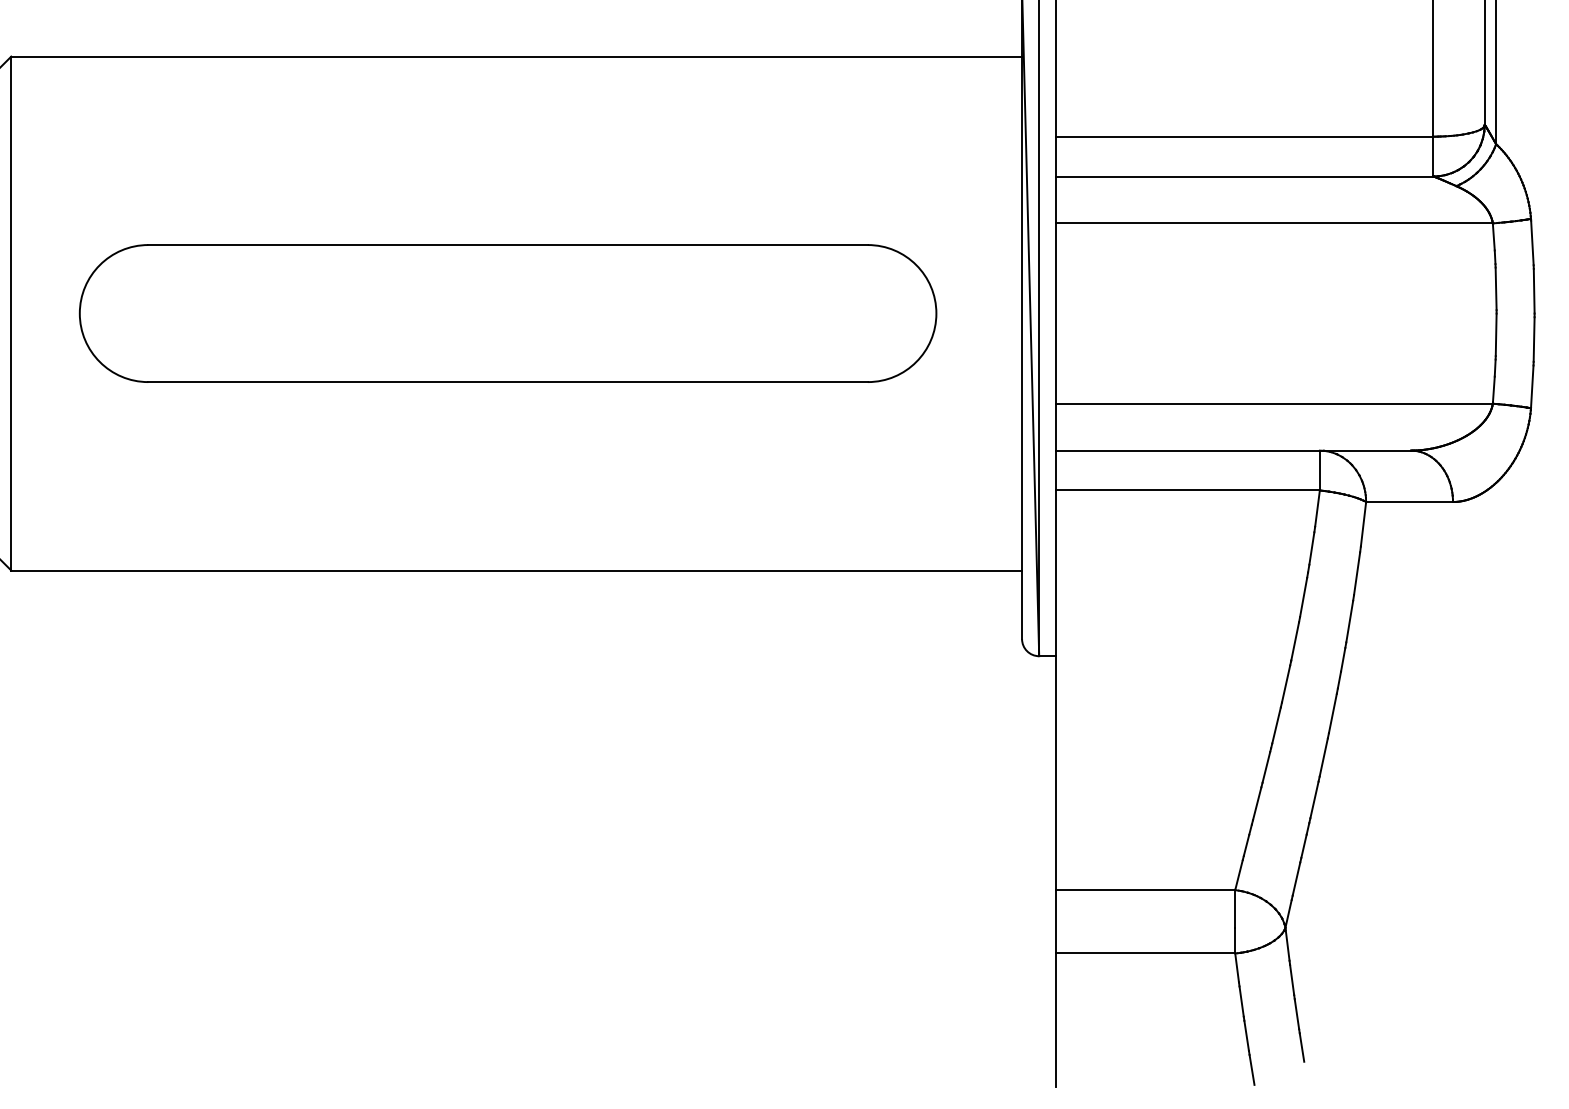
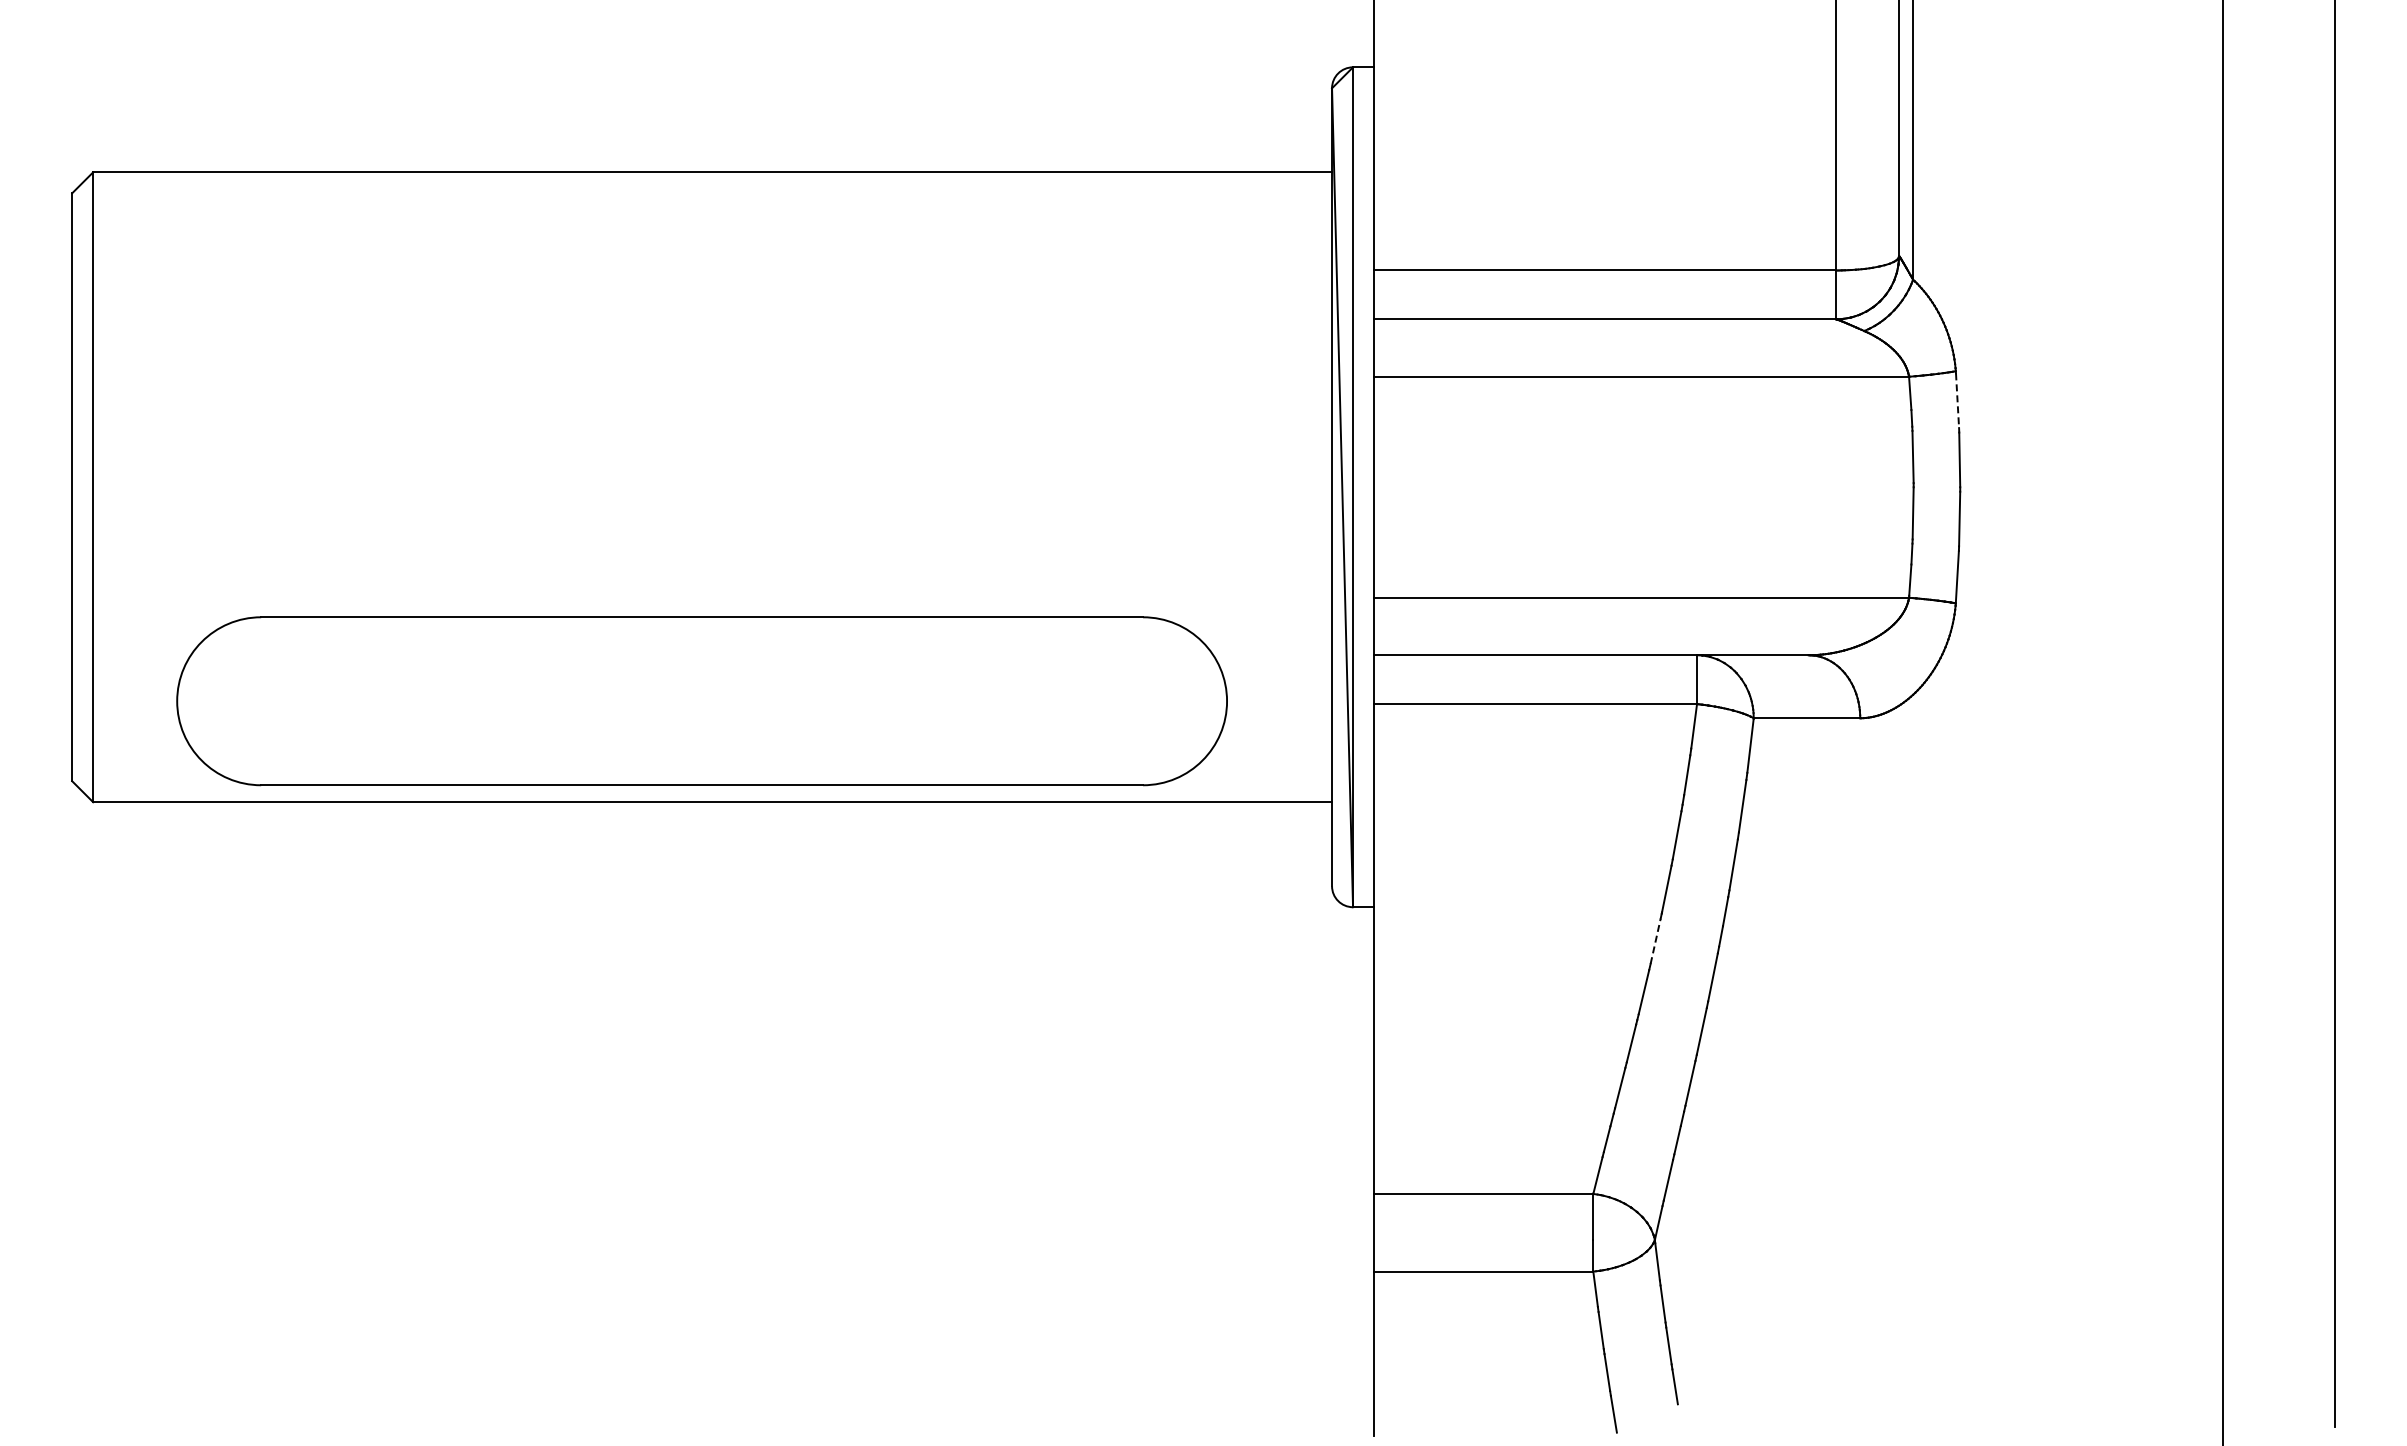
line: (1532, 243) -> (1957, 401), solid -> dashed
part: (507, 313) -> (701, 701), moved
line: (1285, 683) -> (1655, 940), solid -> dashed

